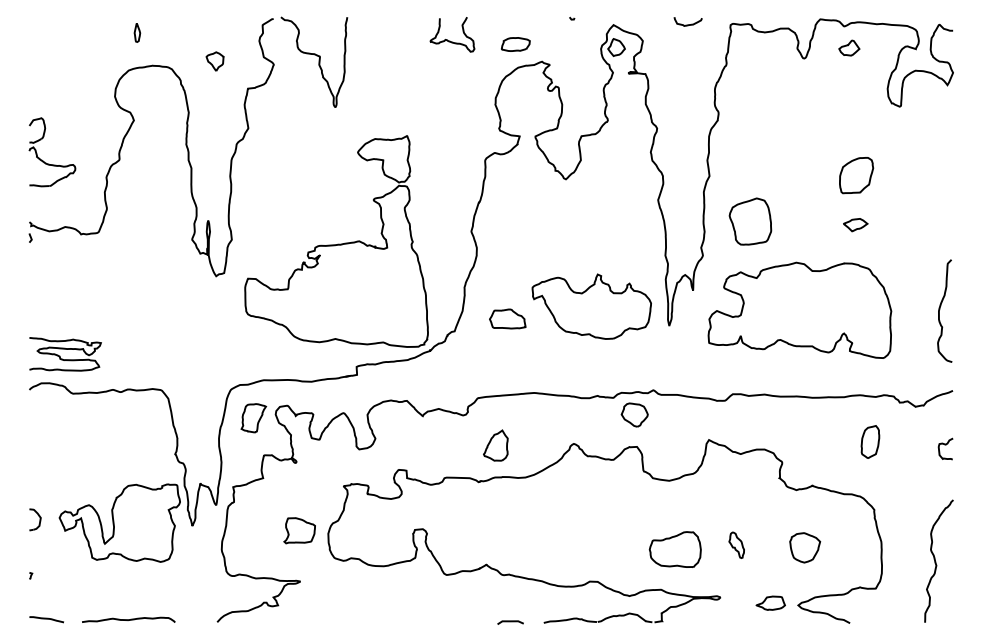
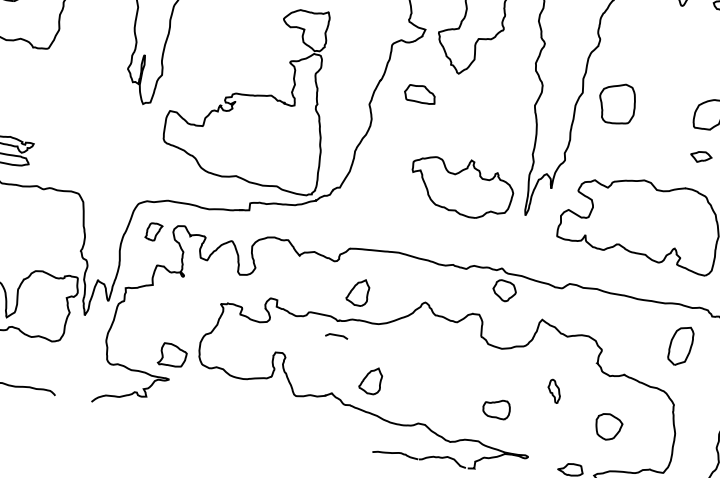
part: (750, 221) -> (617, 103), moved
part: (507, 318) -> (420, 93), moved
part: (634, 414) -> (504, 290), moved
part: (253, 418) -> (153, 232), size x0.7
part: (870, 441) -> (681, 345), size x1.4
part: (299, 530) -> (172, 355), moved
part: (527, 542) -> (370, 380), added
part: (736, 544) -> (554, 390), moved
part: (674, 549) -> (496, 408), size x0.6
curve: (510, 622) -> (336, 336), moved

